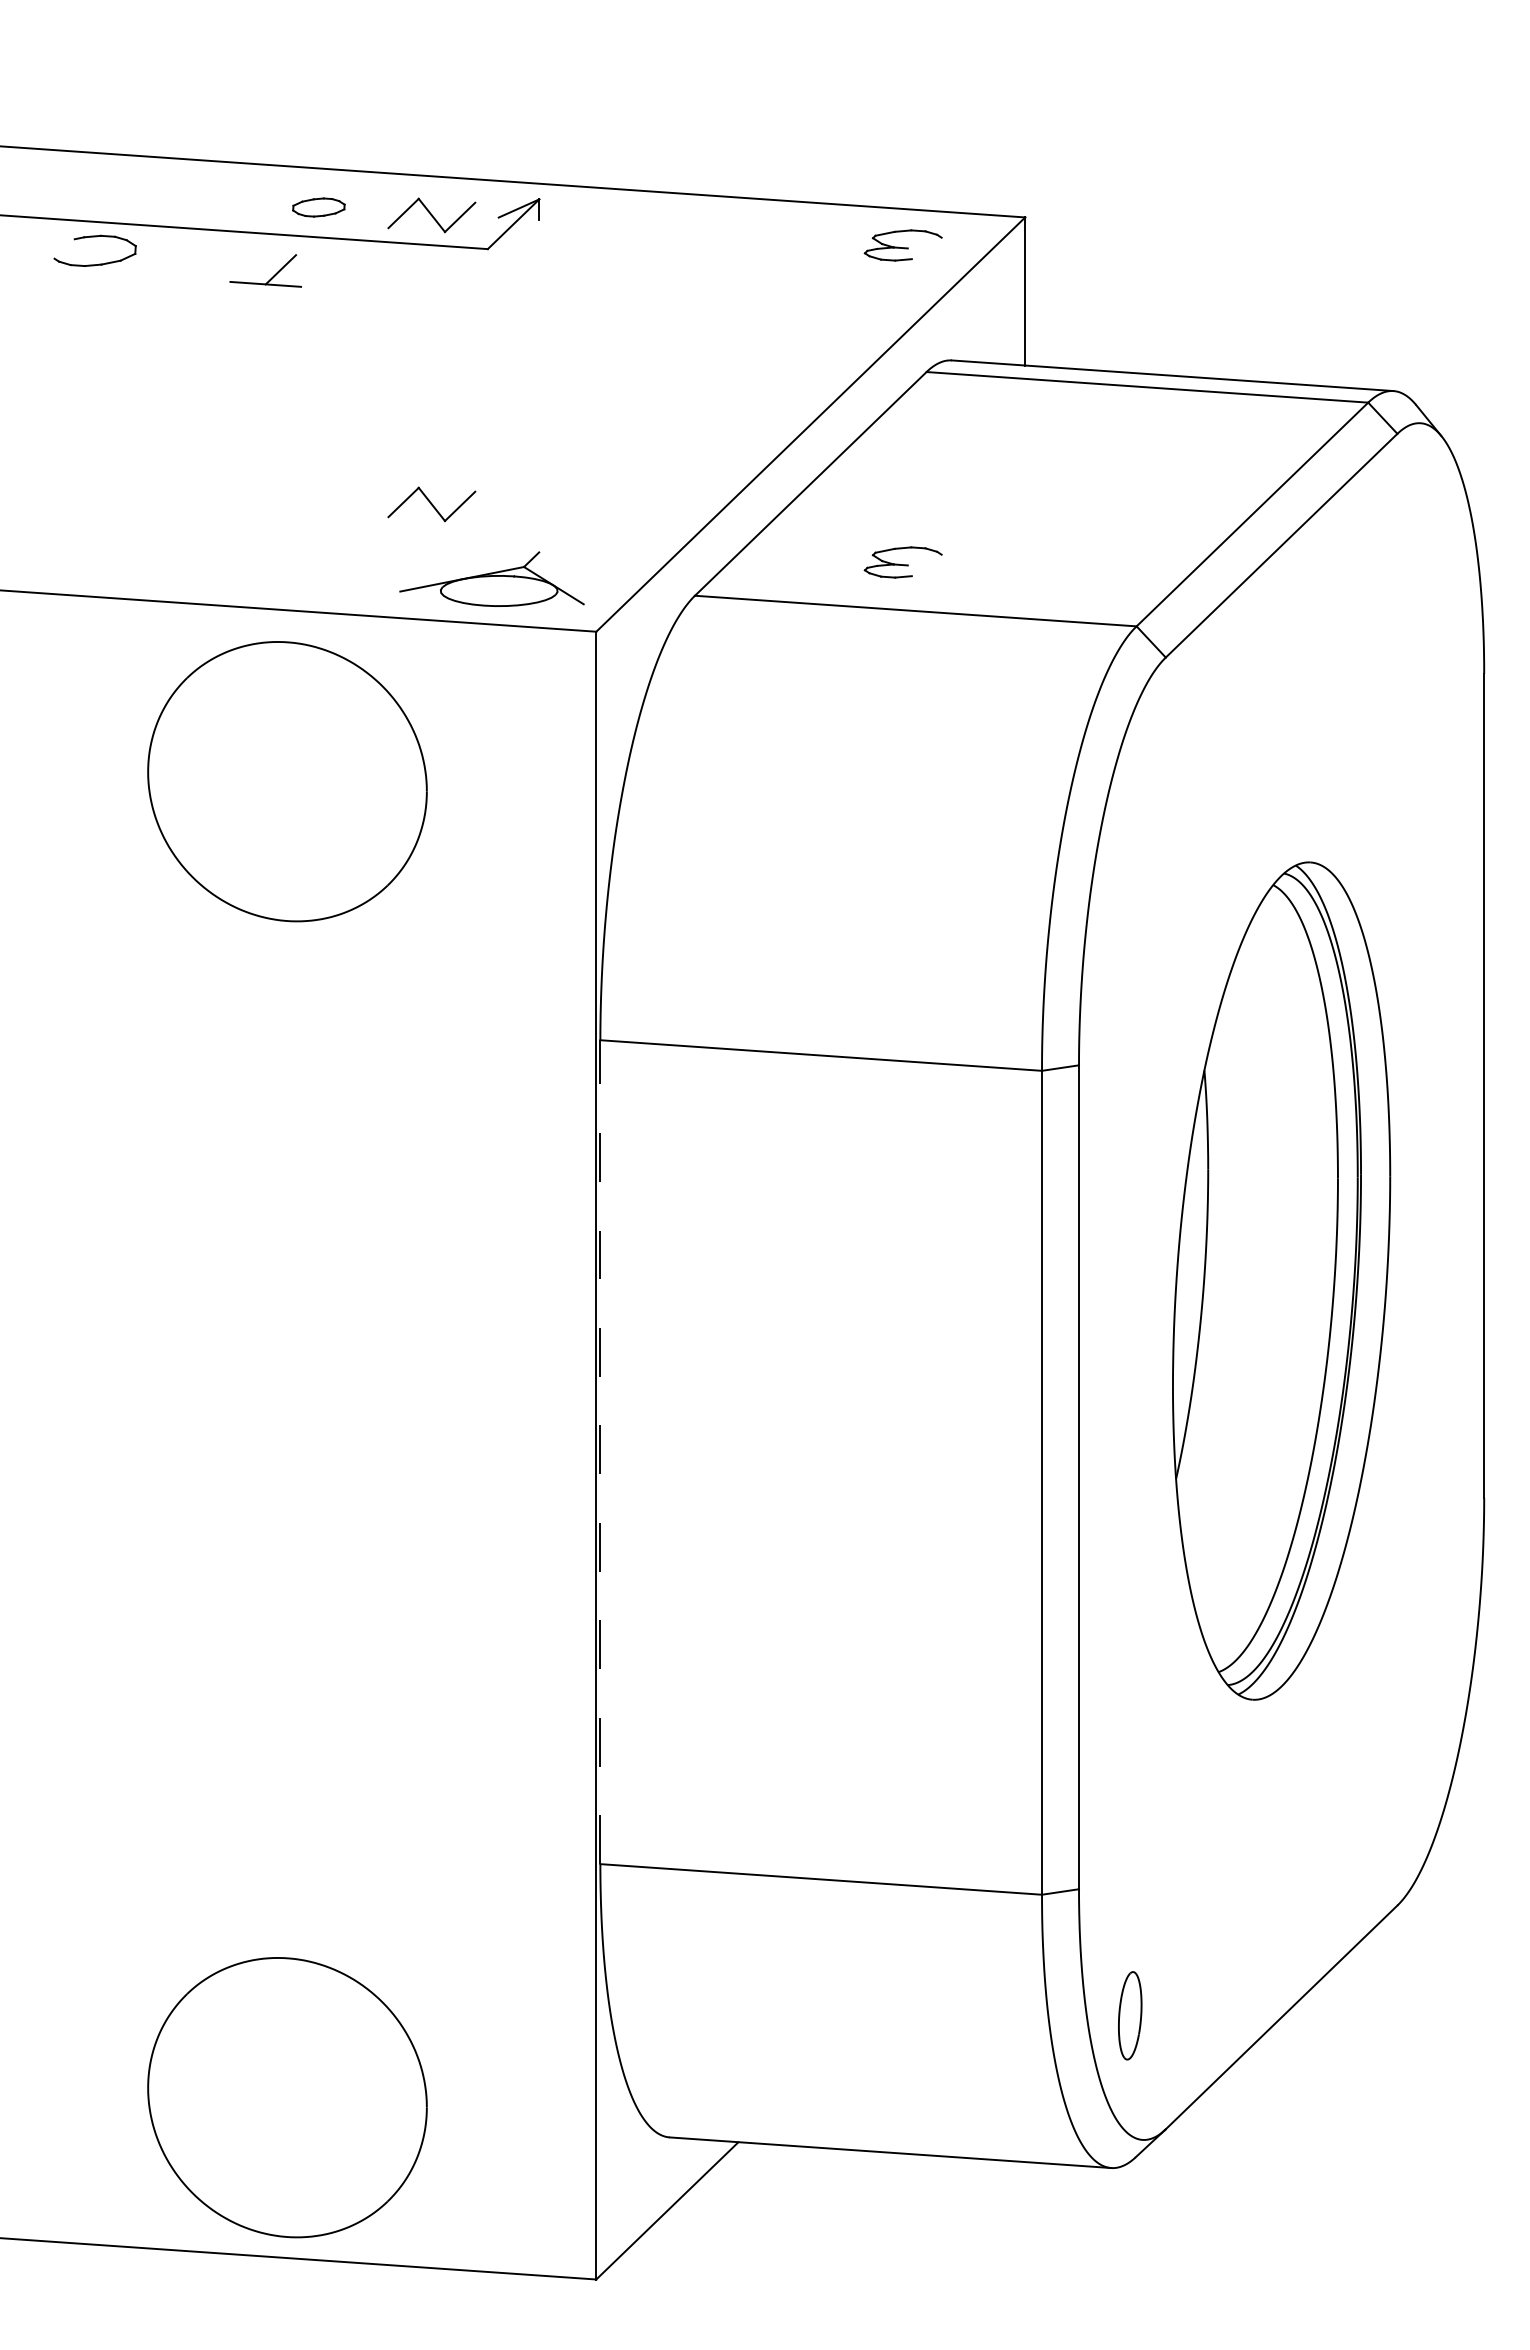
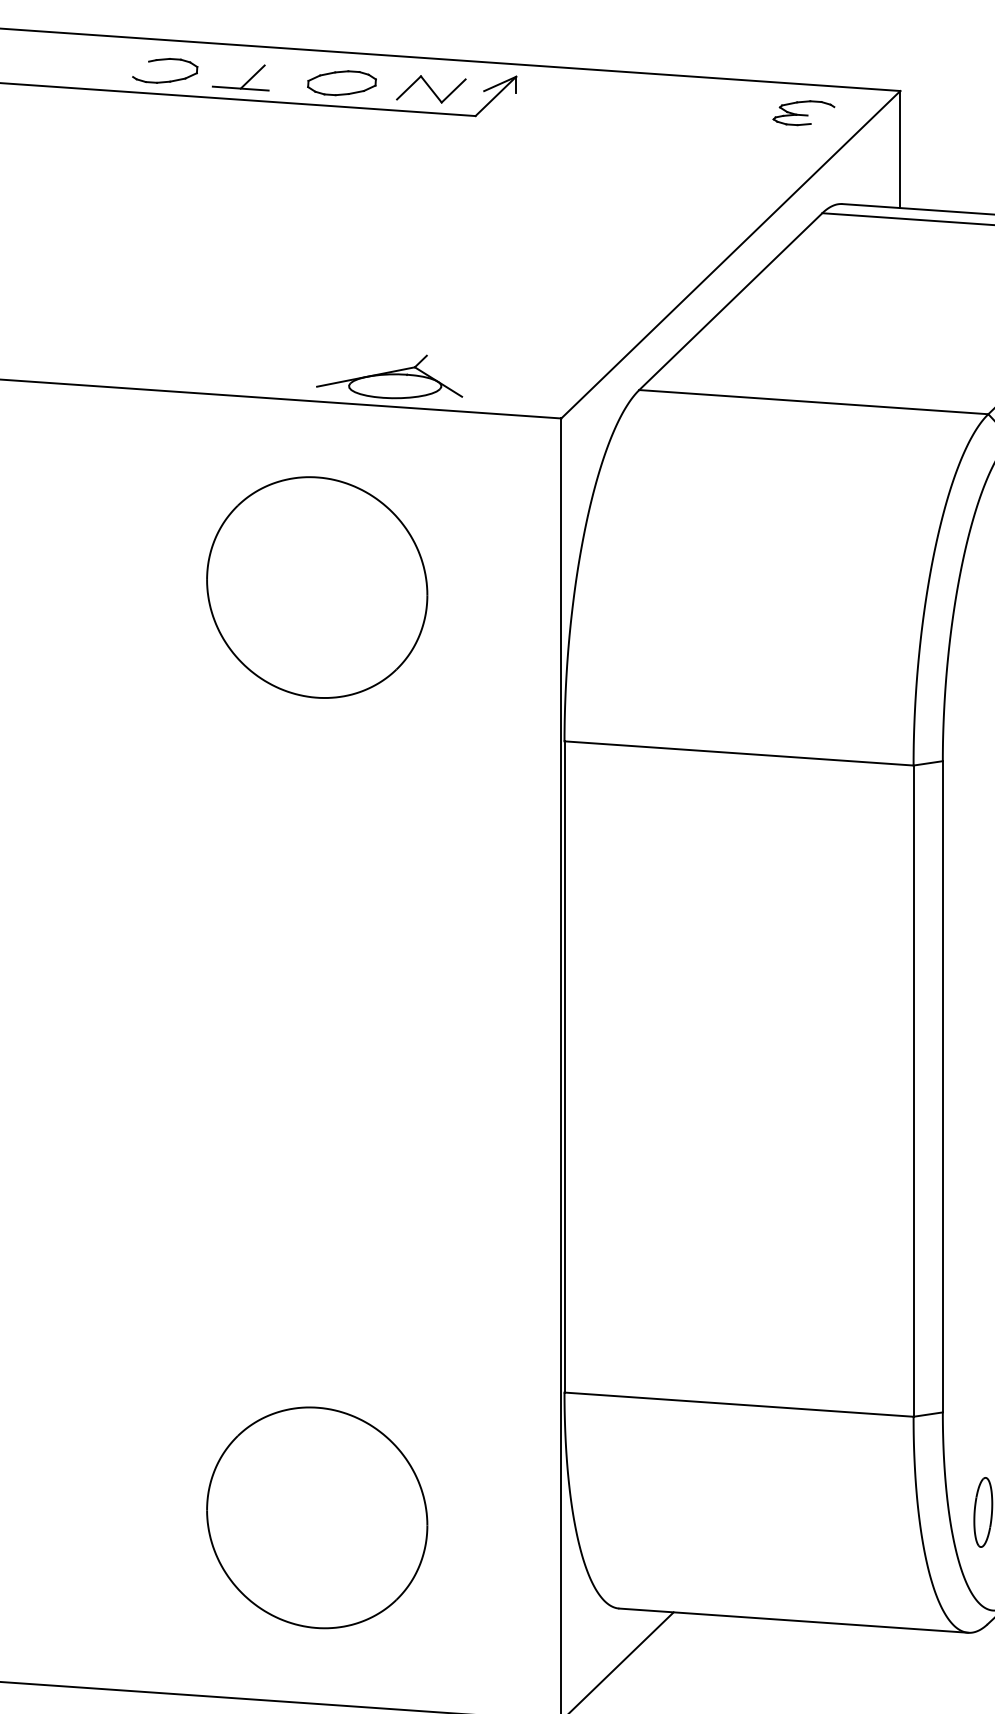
part: (318, 207) -> (341, 83), size x1.67
part: (94, 237) -> (164, 60), moved
part: (272, 276) -> (246, 82), moved
part: (431, 504) -> (431, 317), removed
part: (902, 562) -> (803, 363), removed
part: (491, 578) -> (389, 376), moved
part: (287, 781) -> (317, 587), moved
line: (600, 1452) -> (564, 1067), dashed -> solid
part: (287, 2097) -> (317, 1517), moved

